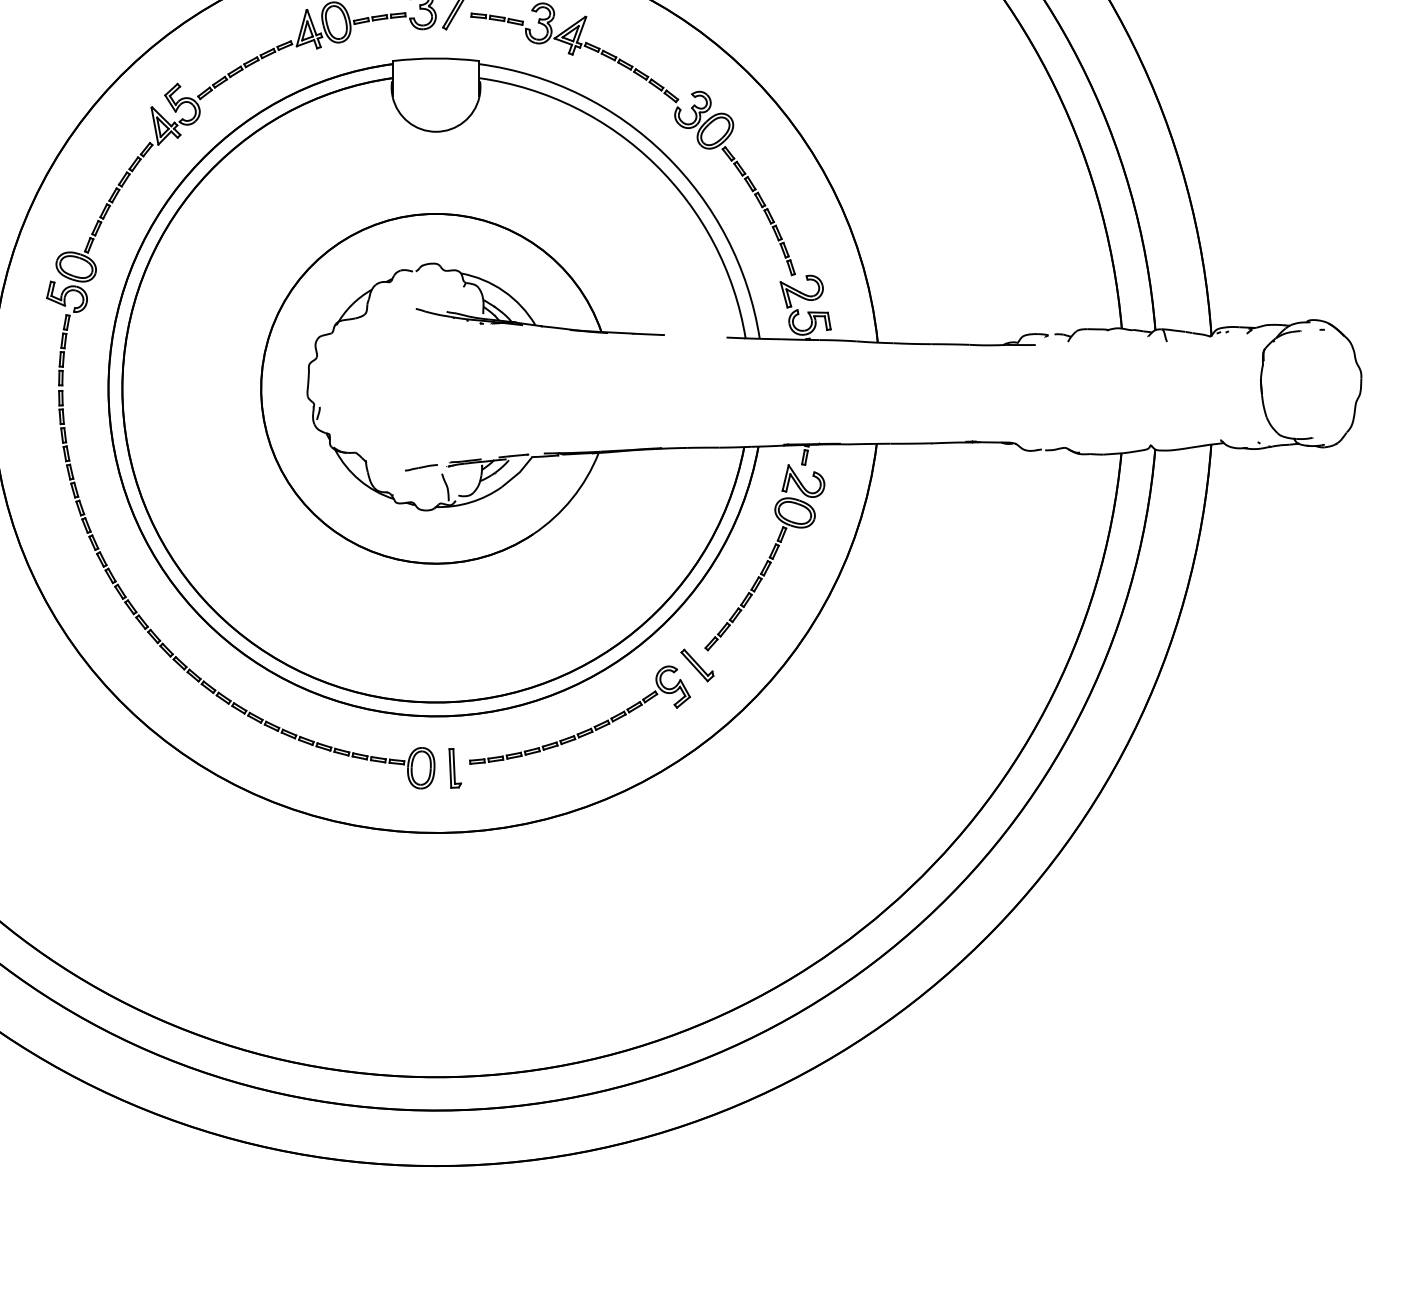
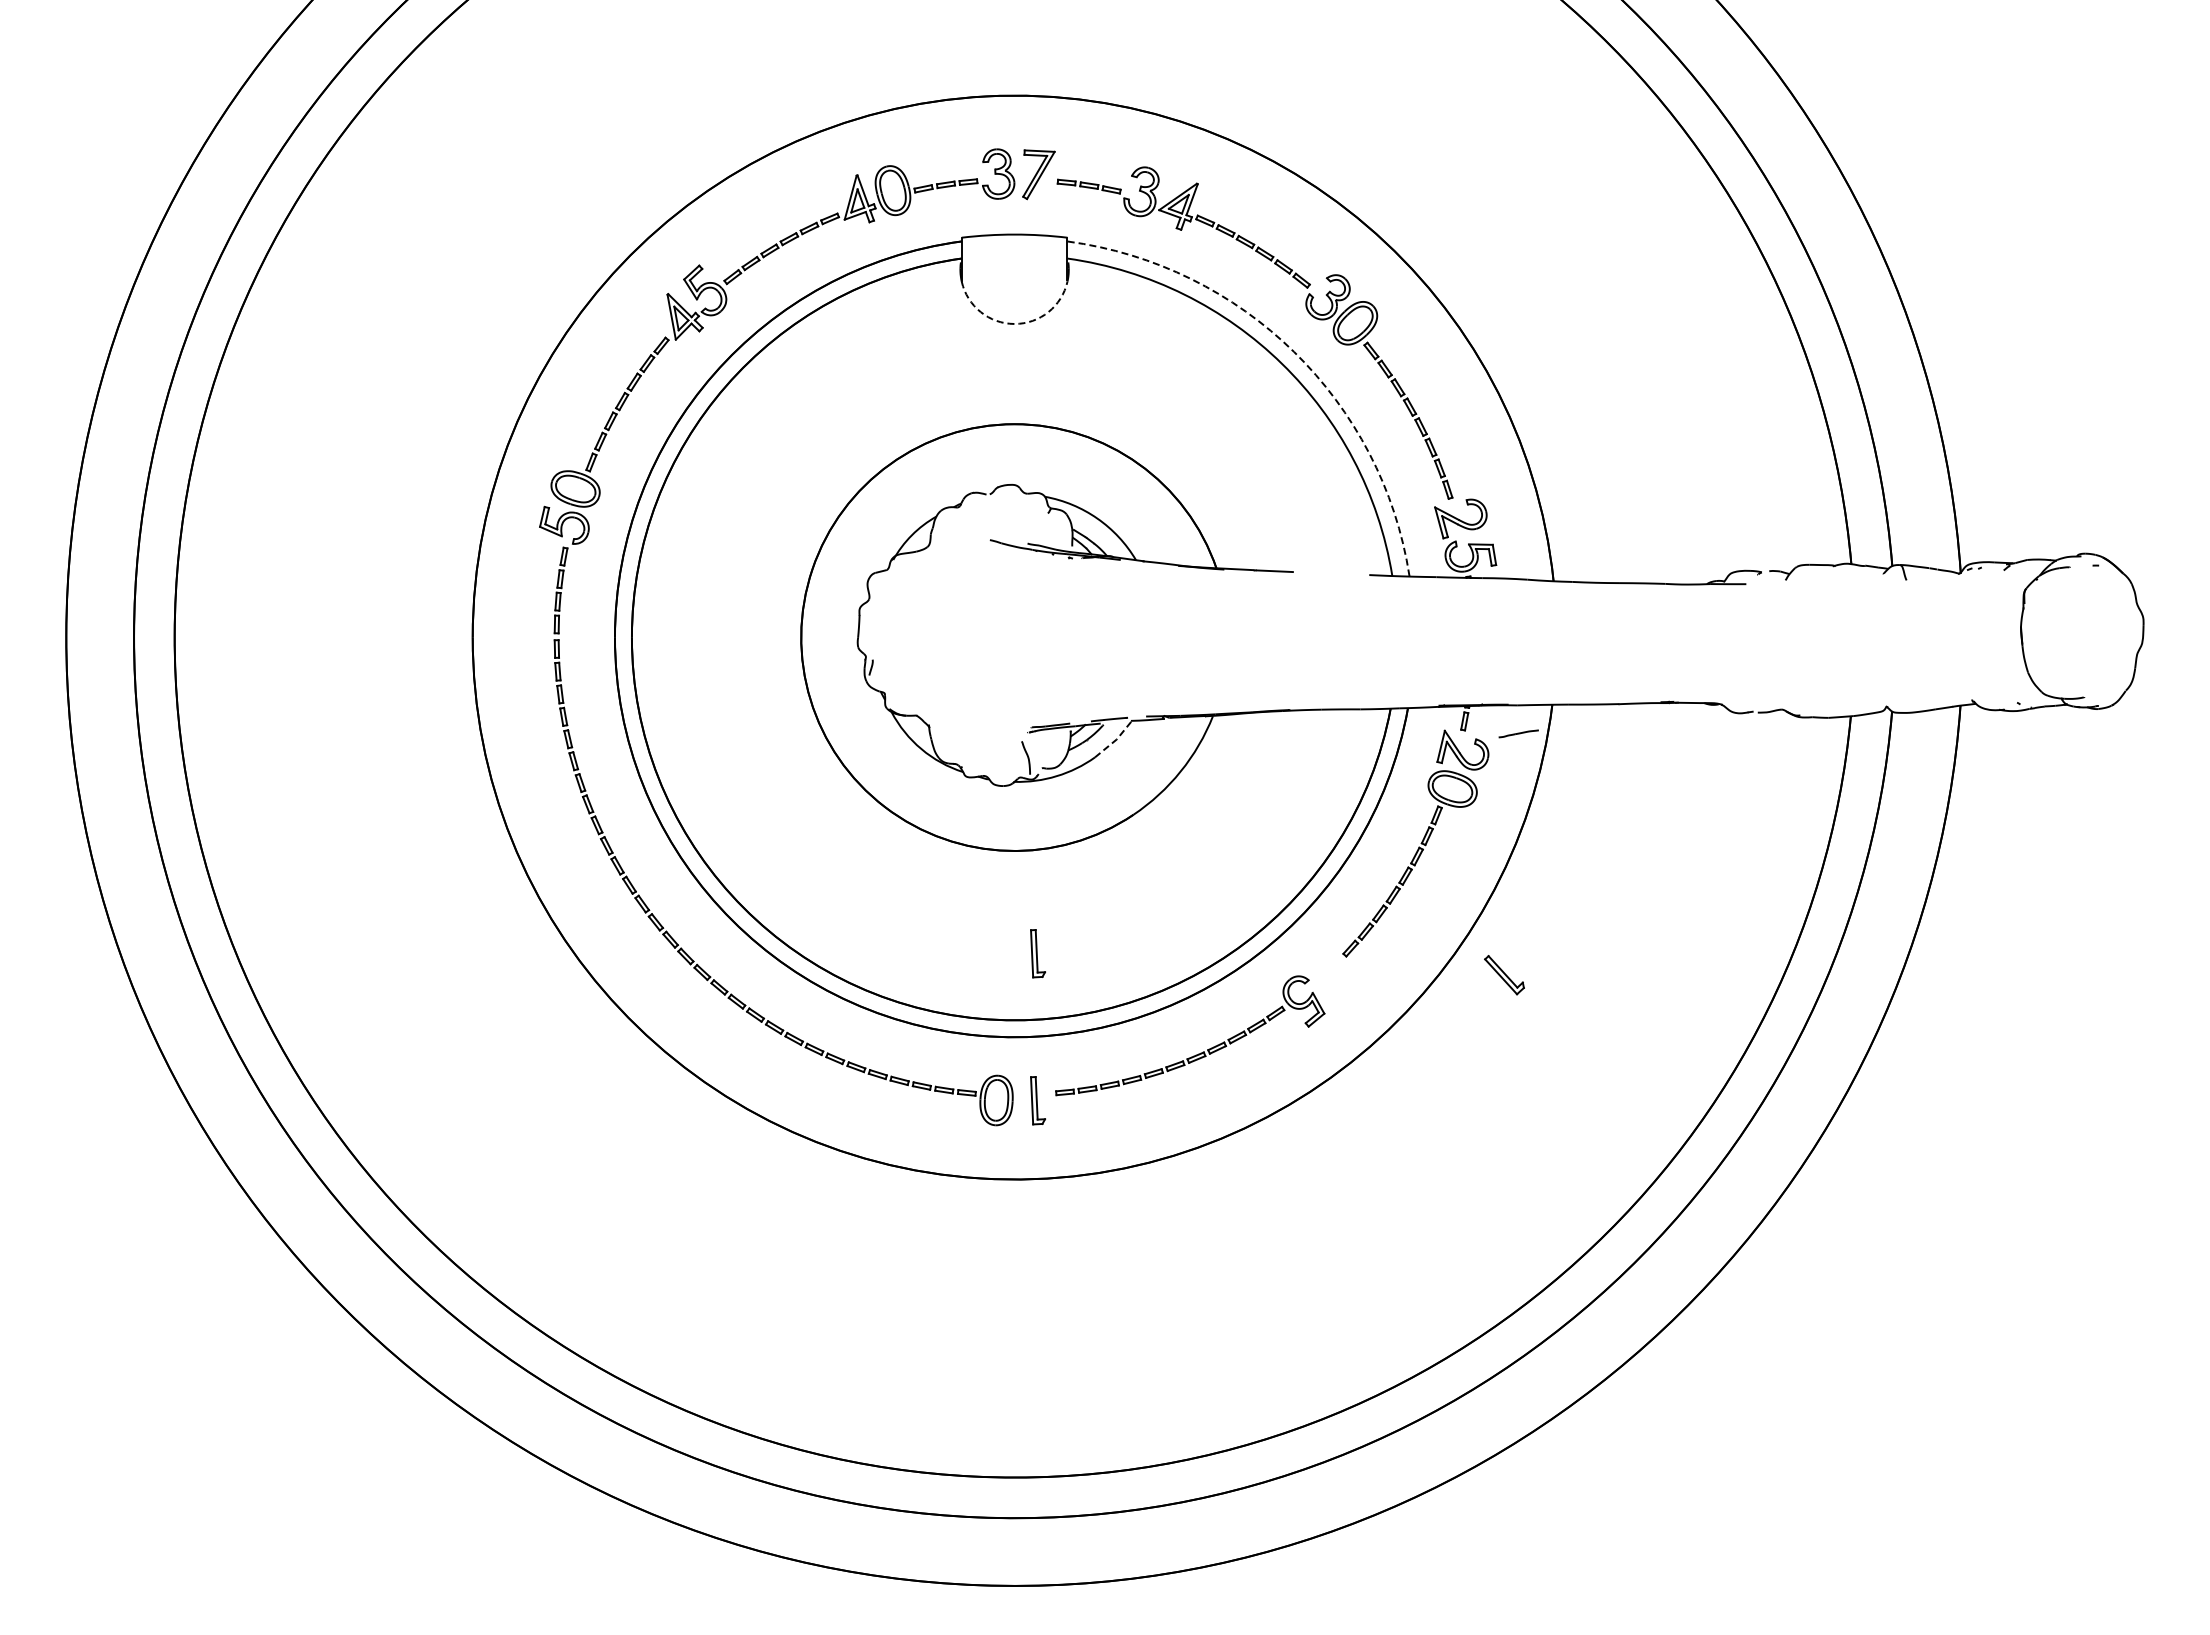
arc: (435, 131) -> (1014, 323), solid -> dashed
arc: (665, 155) -> (1294, 352), solid -> dashed
line: (421, 467) -> (1518, 733), moved
line: (519, 473) -> (1116, 740), solid -> dashed
part: (454, 647) -> (1037, 953), added
part: (697, 665) -> (1504, 975), moved

